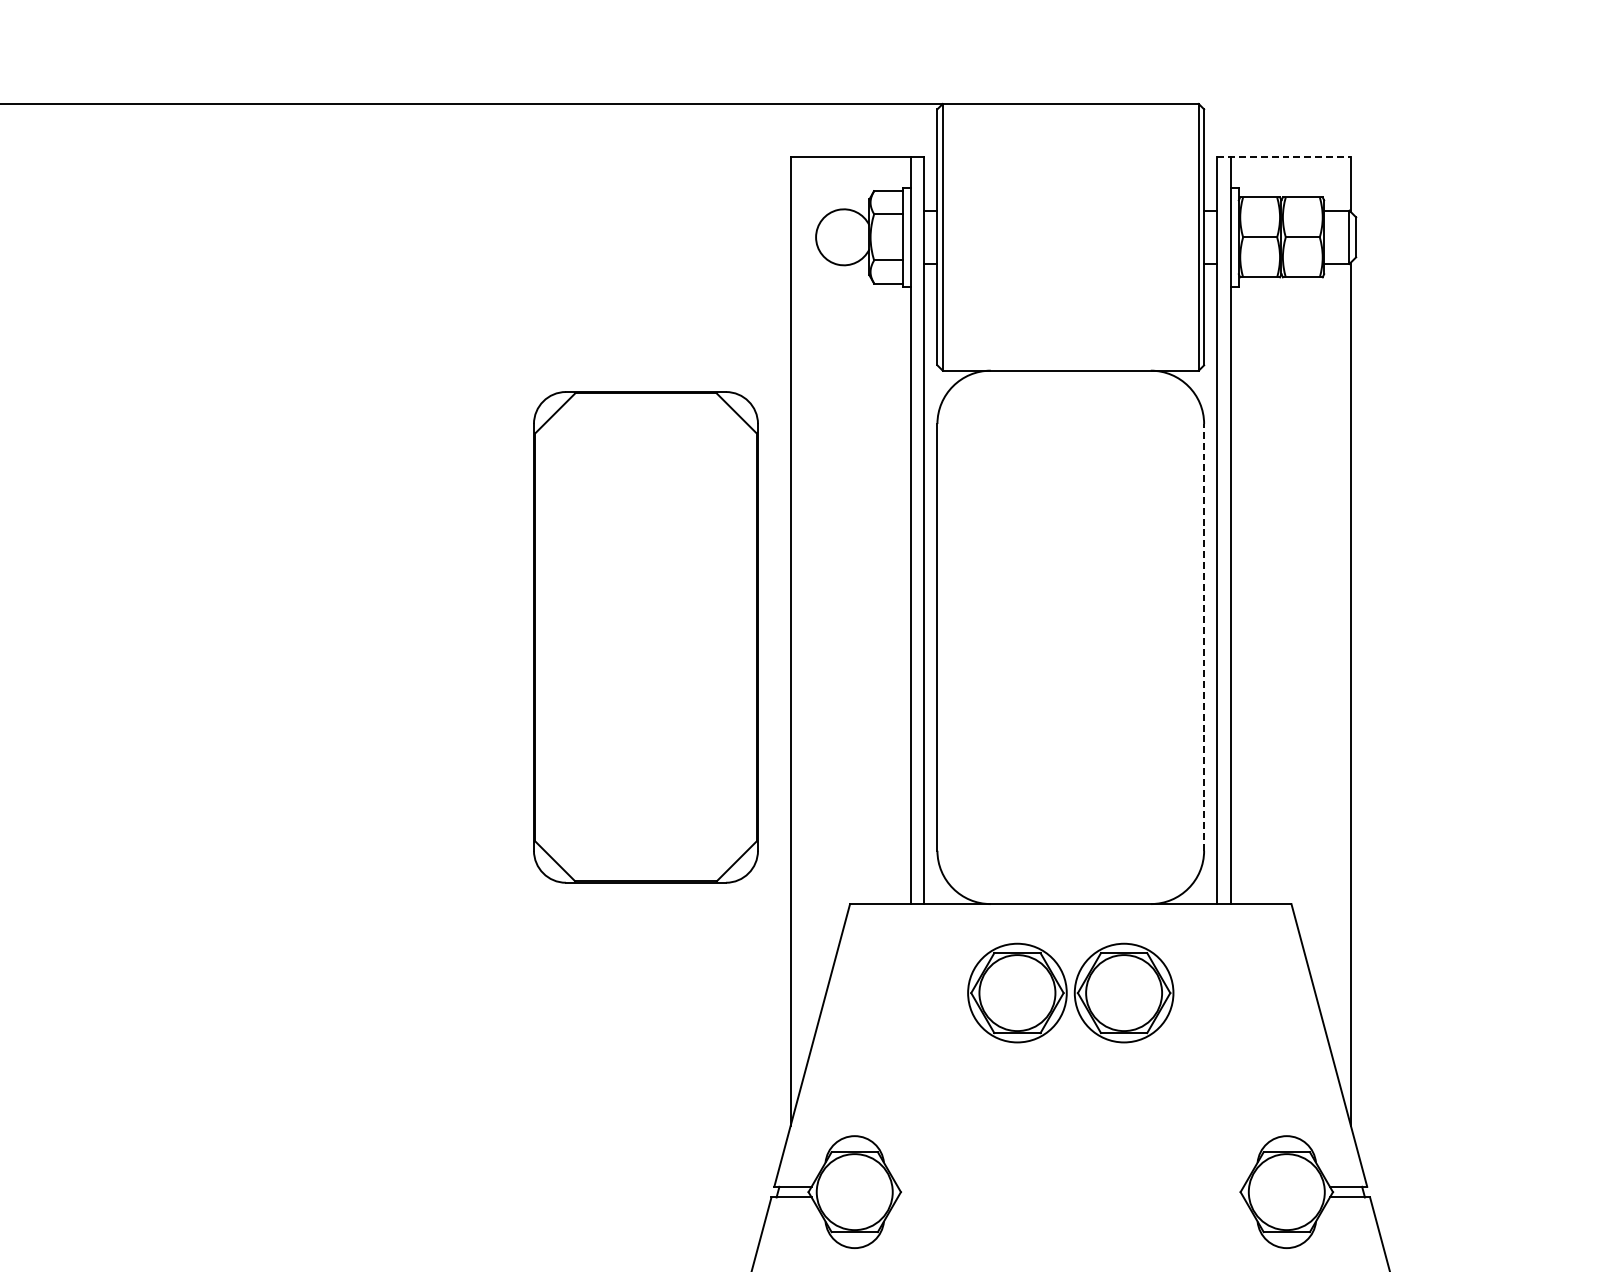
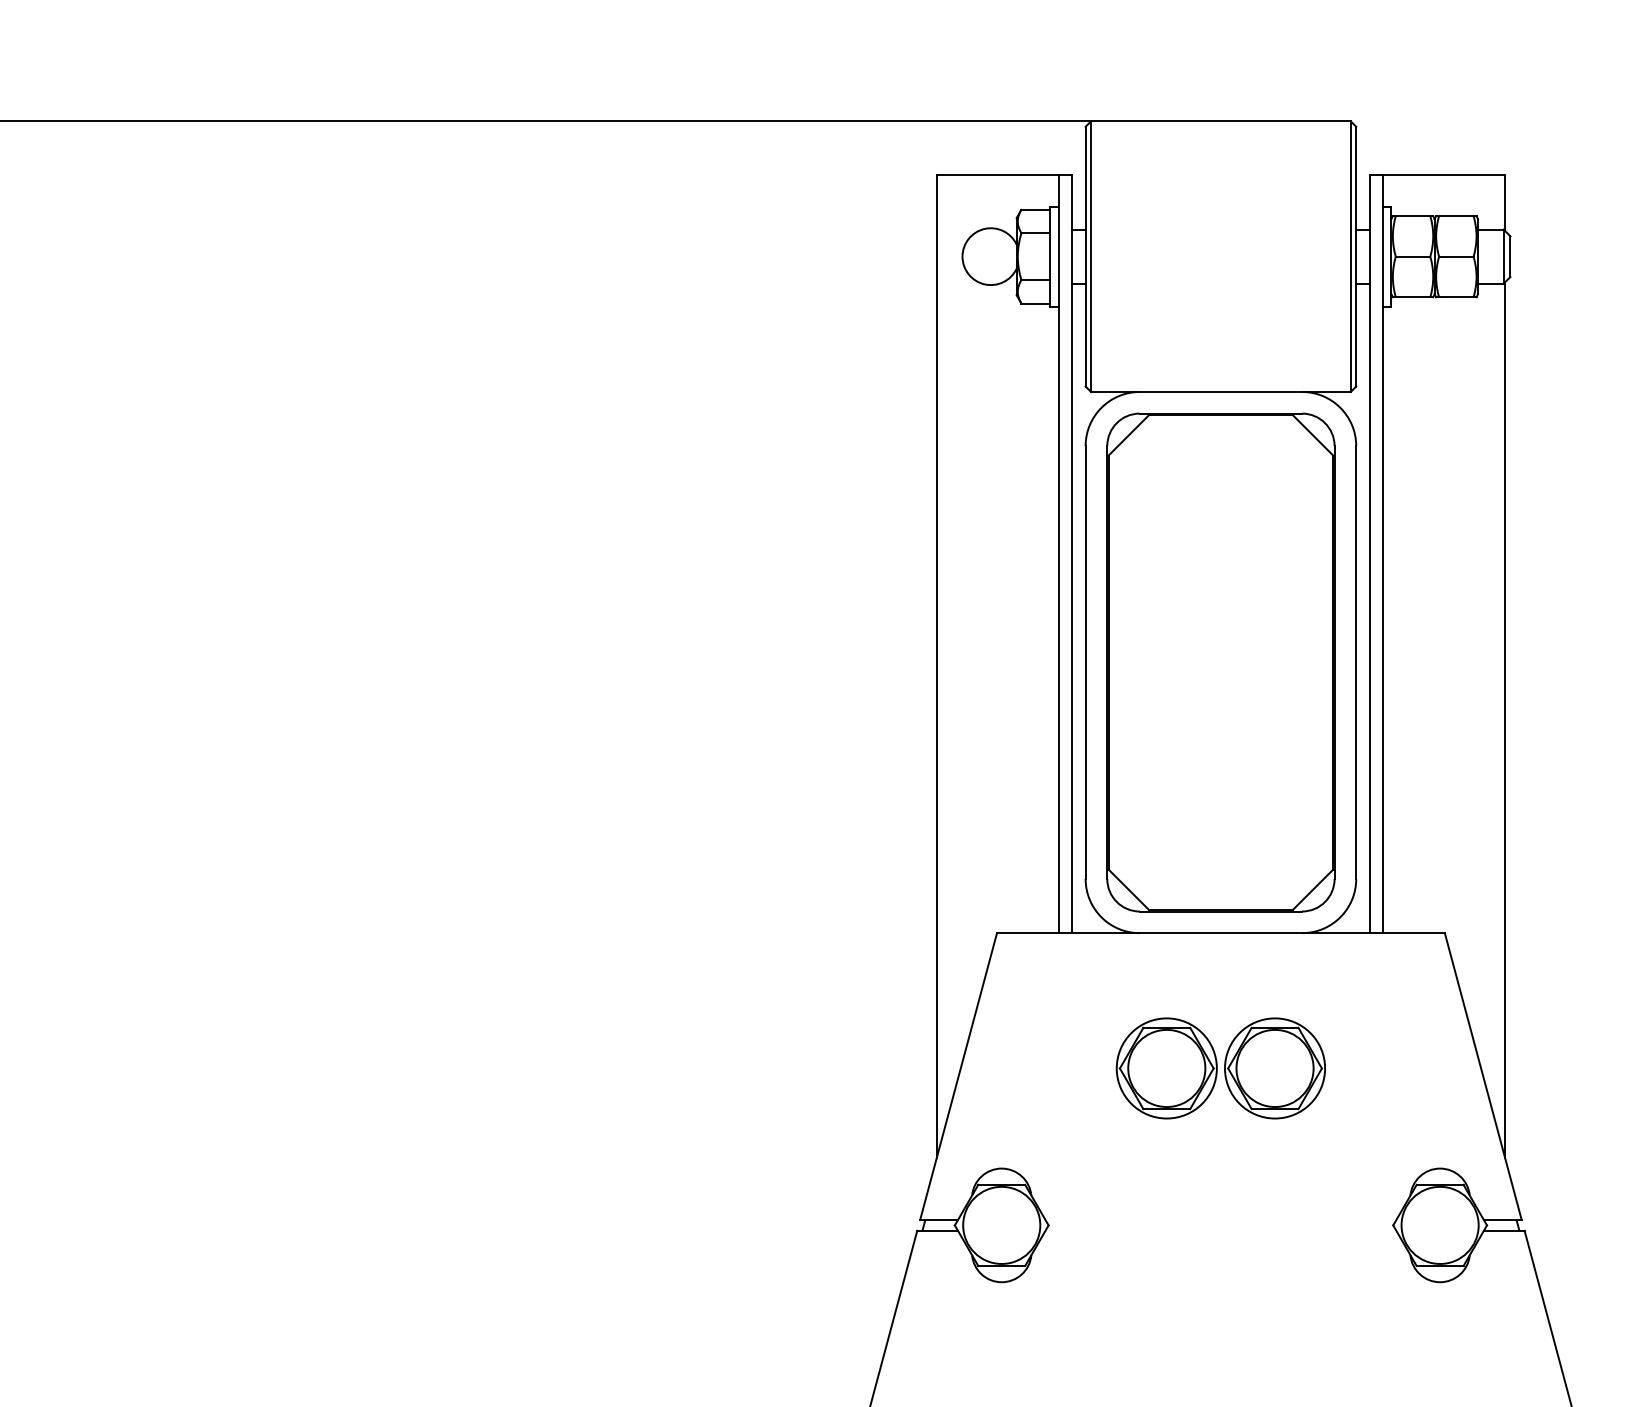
line: (1284, 157) -> (1437, 175), dashed -> solid
part: (645, 637) -> (1220, 662), moved
line: (1204, 637) -> (1356, 662), dashed -> solid
part: (1070, 993) -> (1220, 1068), moved

